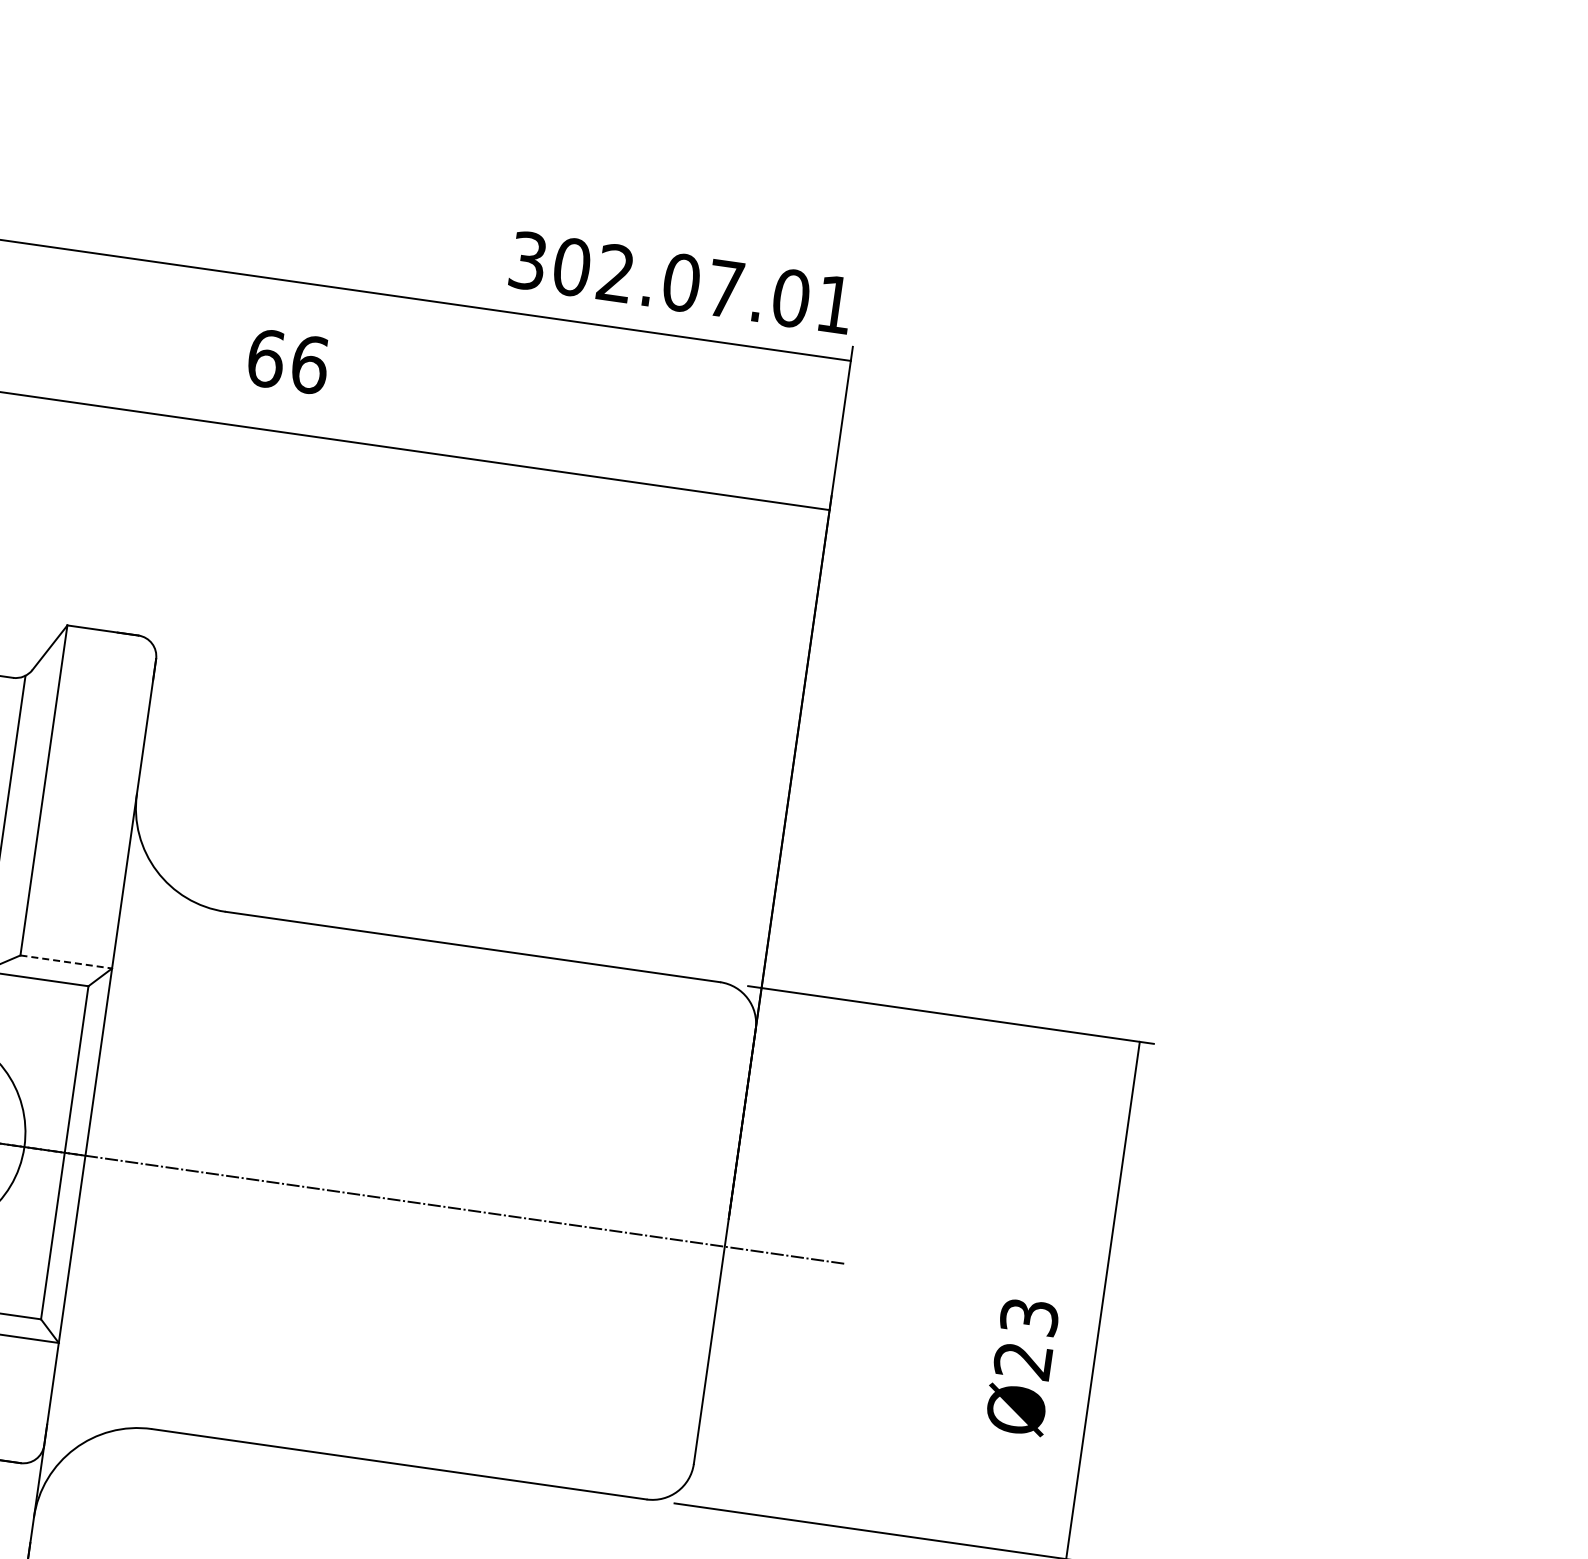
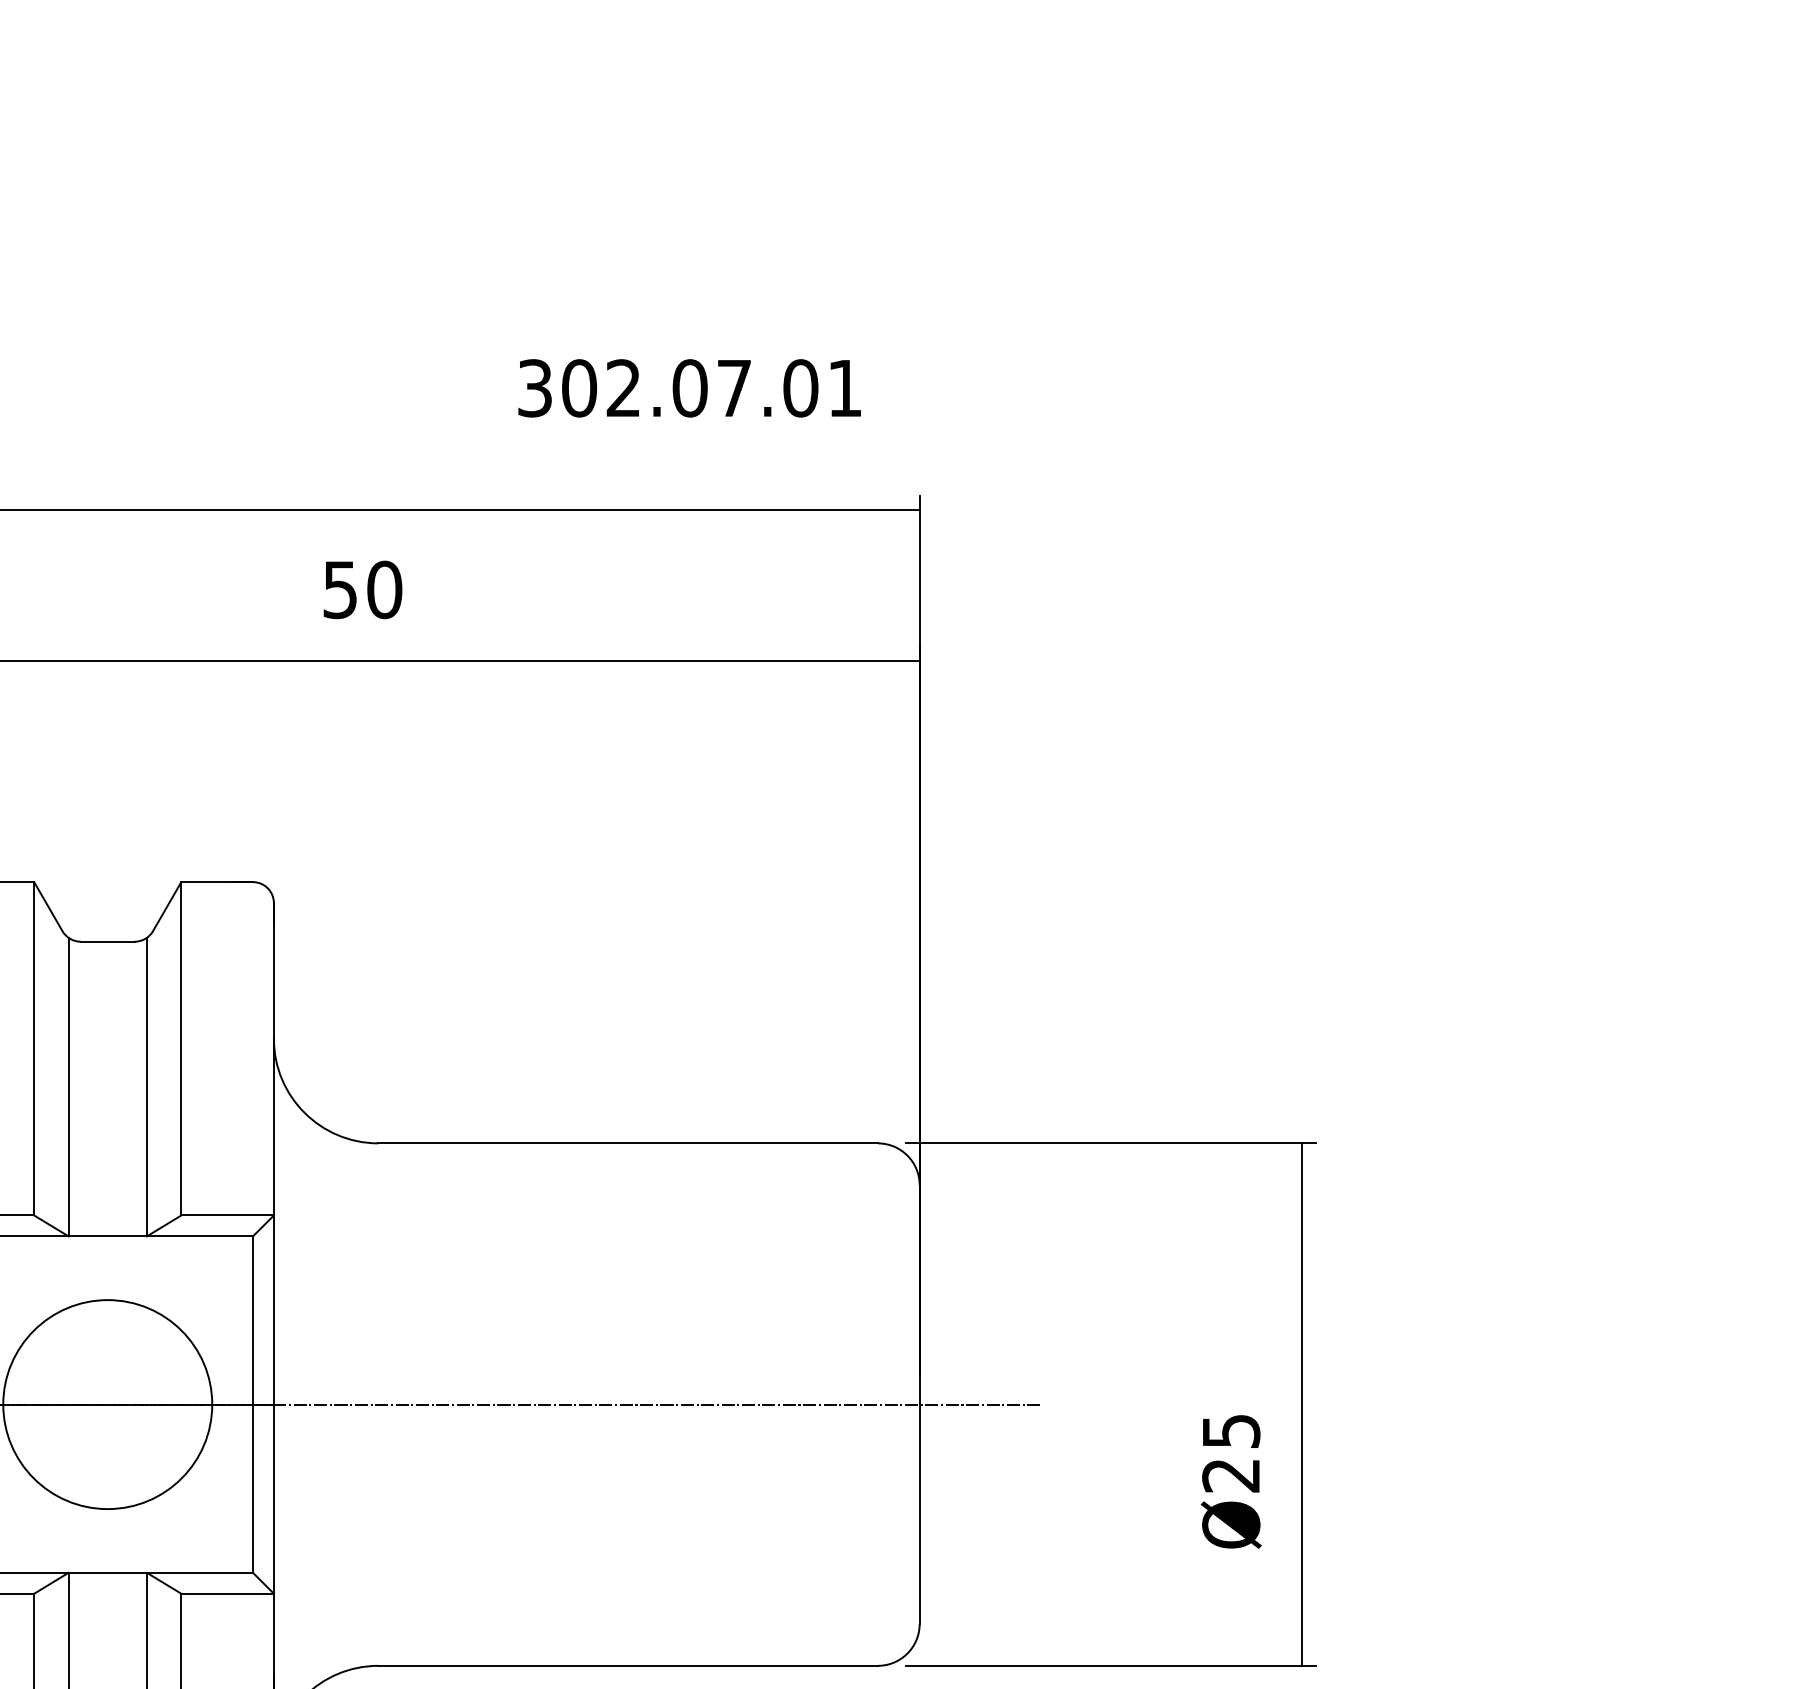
text: (680, 282) -> (689, 388), moved
text: (288, 361) -> (362, 589), 66 -> 50
line: (67, 962) -> (228, 1215), dashed -> solid
text: (1028, 1316) -> (1230, 1430), Ø23 -> Ø25

